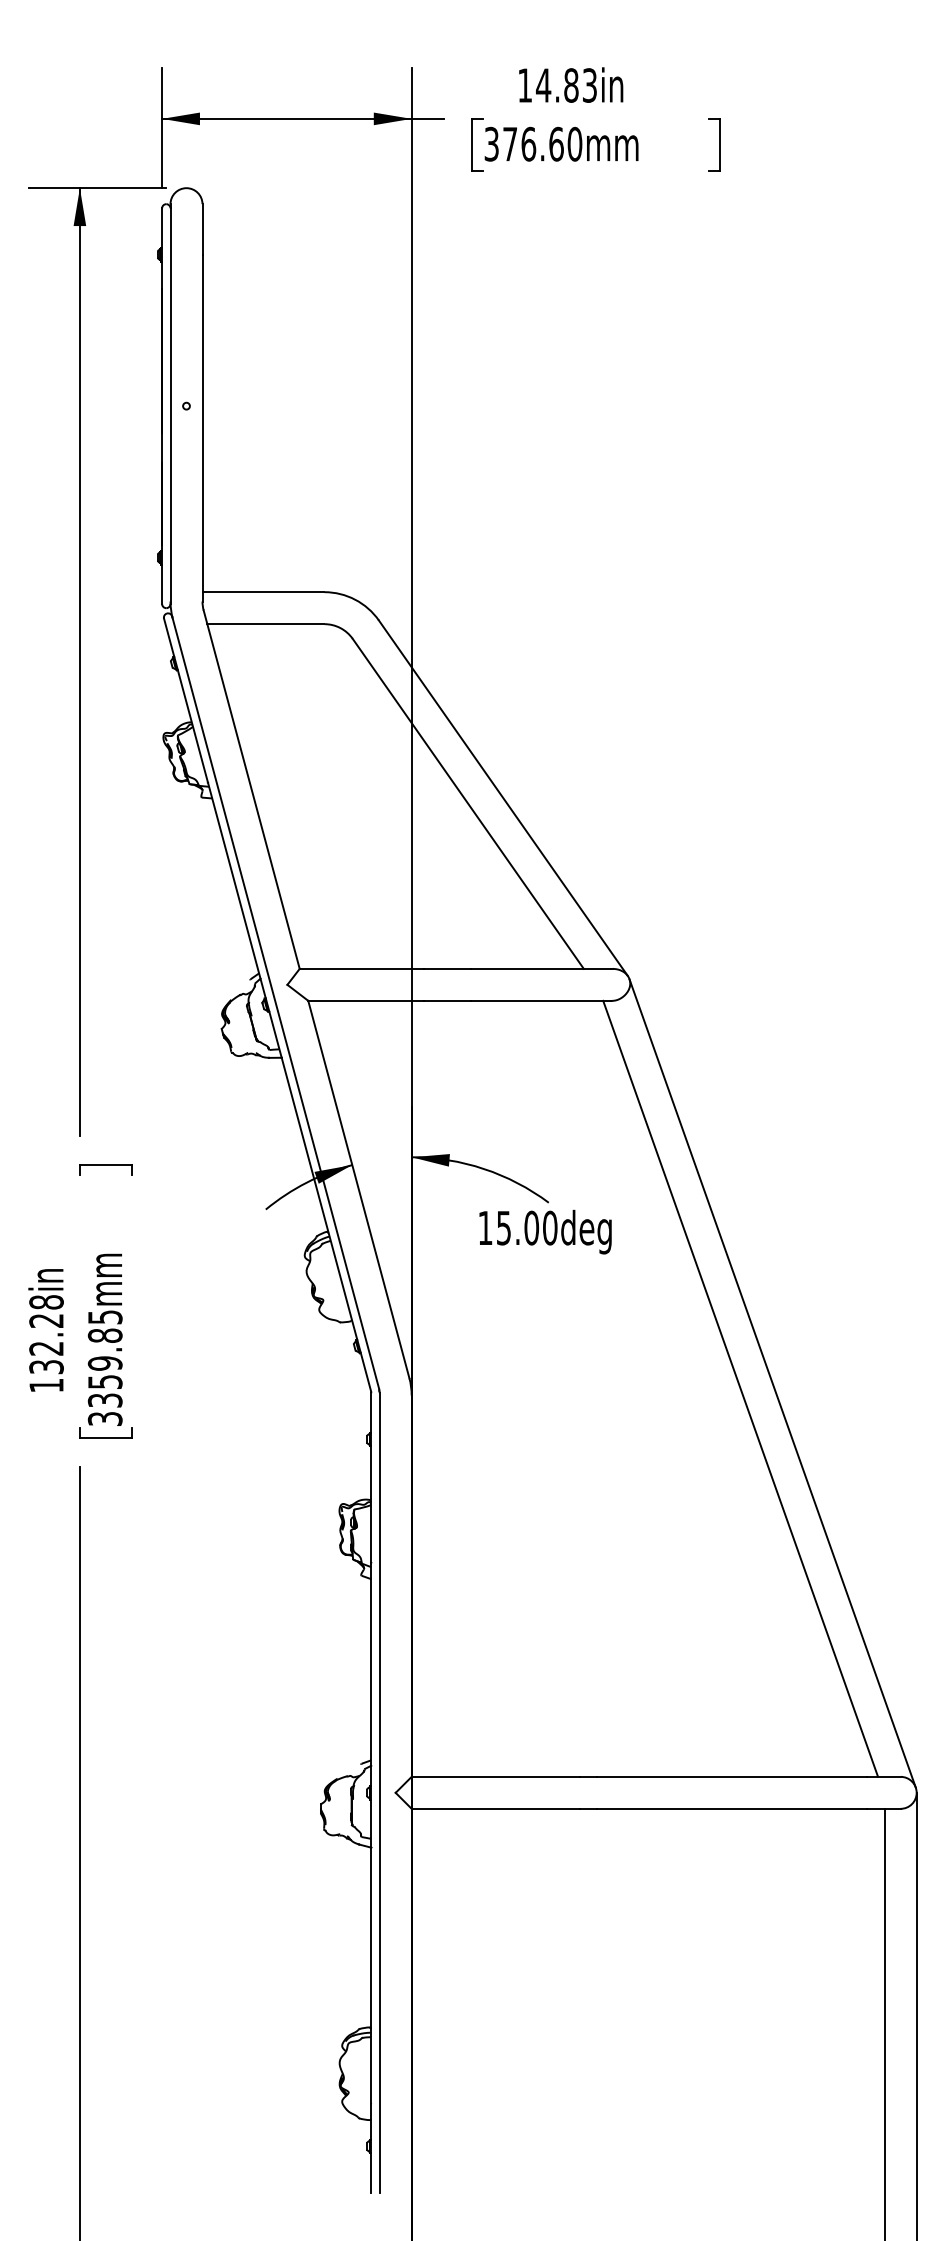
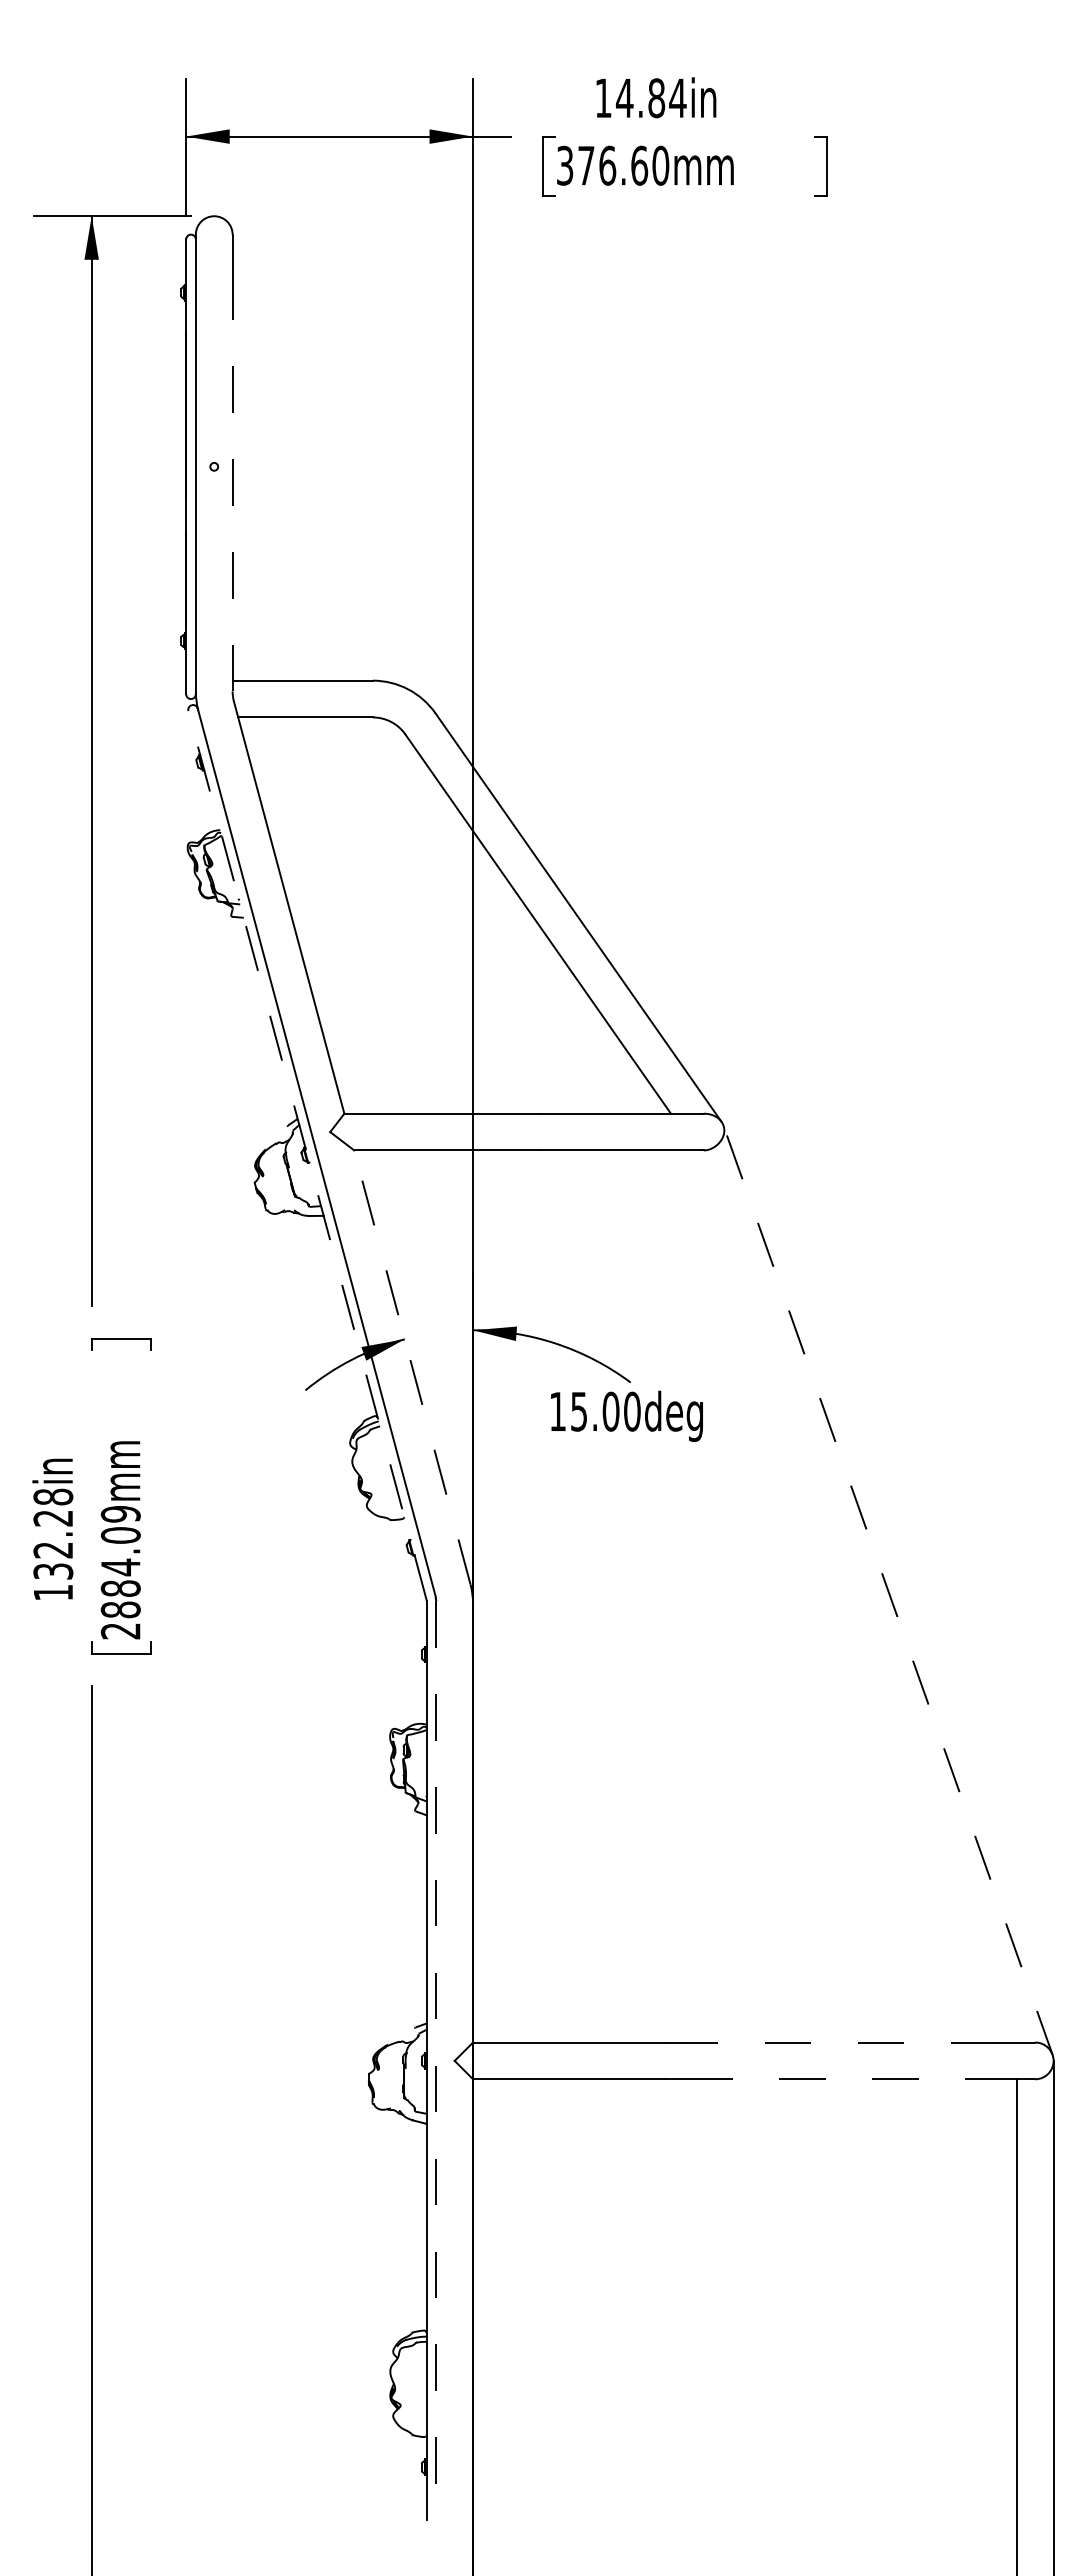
text: (589, 85) -> (677, 98), 14.83in -> 14.84in
line: (202, 427) -> (232, 491), solid -> dashed
line: (267, 1005) -> (307, 1155), solid -> dashed
line: (358, 1189) -> (412, 1367), solid -> dashed
text: (104, 1367) -> (120, 1572), 3359.85mm -> 2884.09mm
line: (773, 1383) -> (888, 1590), solid -> dashed
line: (740, 1388) -> (851, 1596), removed
line: (732, 1776) -> (841, 2042), solid -> dashed
line: (379, 1792) -> (436, 2060), solid -> dashed
line: (733, 1809) -> (842, 2079), solid -> dashed

